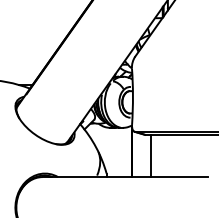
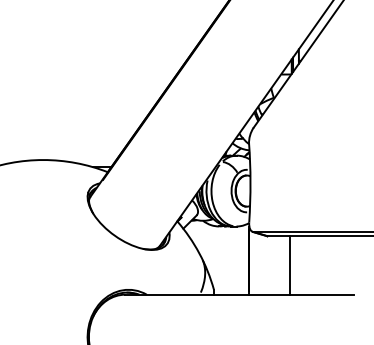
line: (150, 156) -> (289, 265), moved

